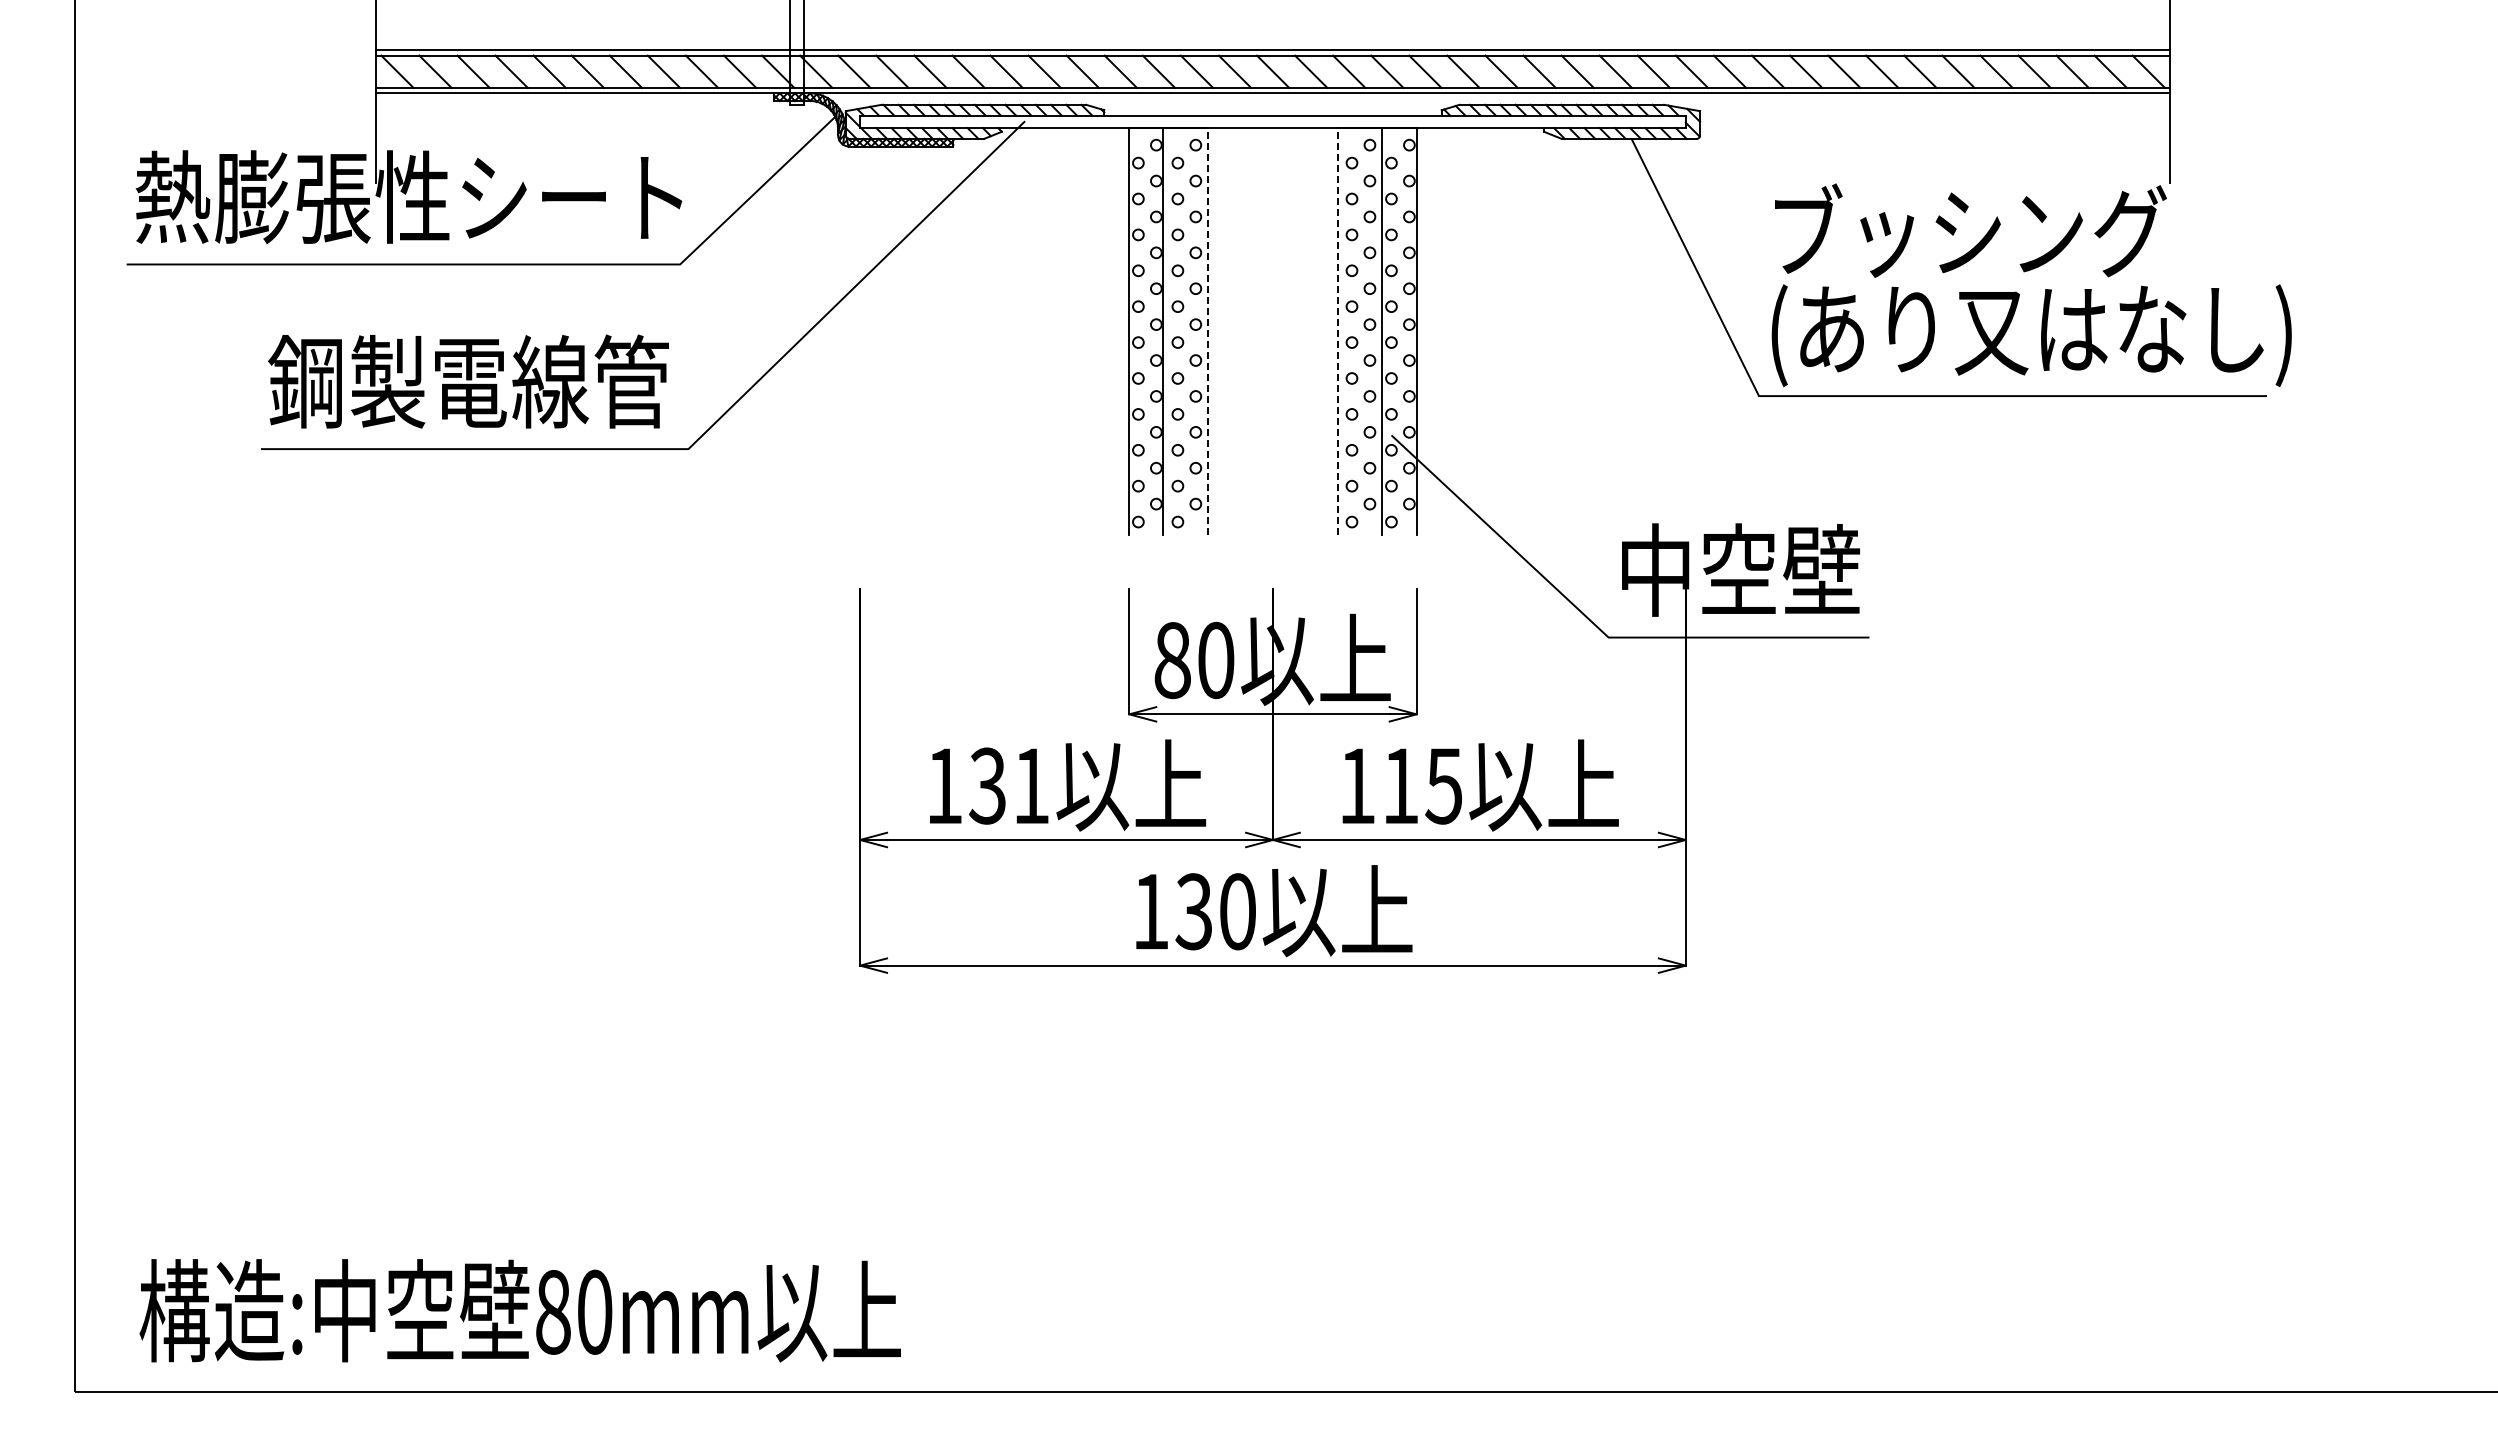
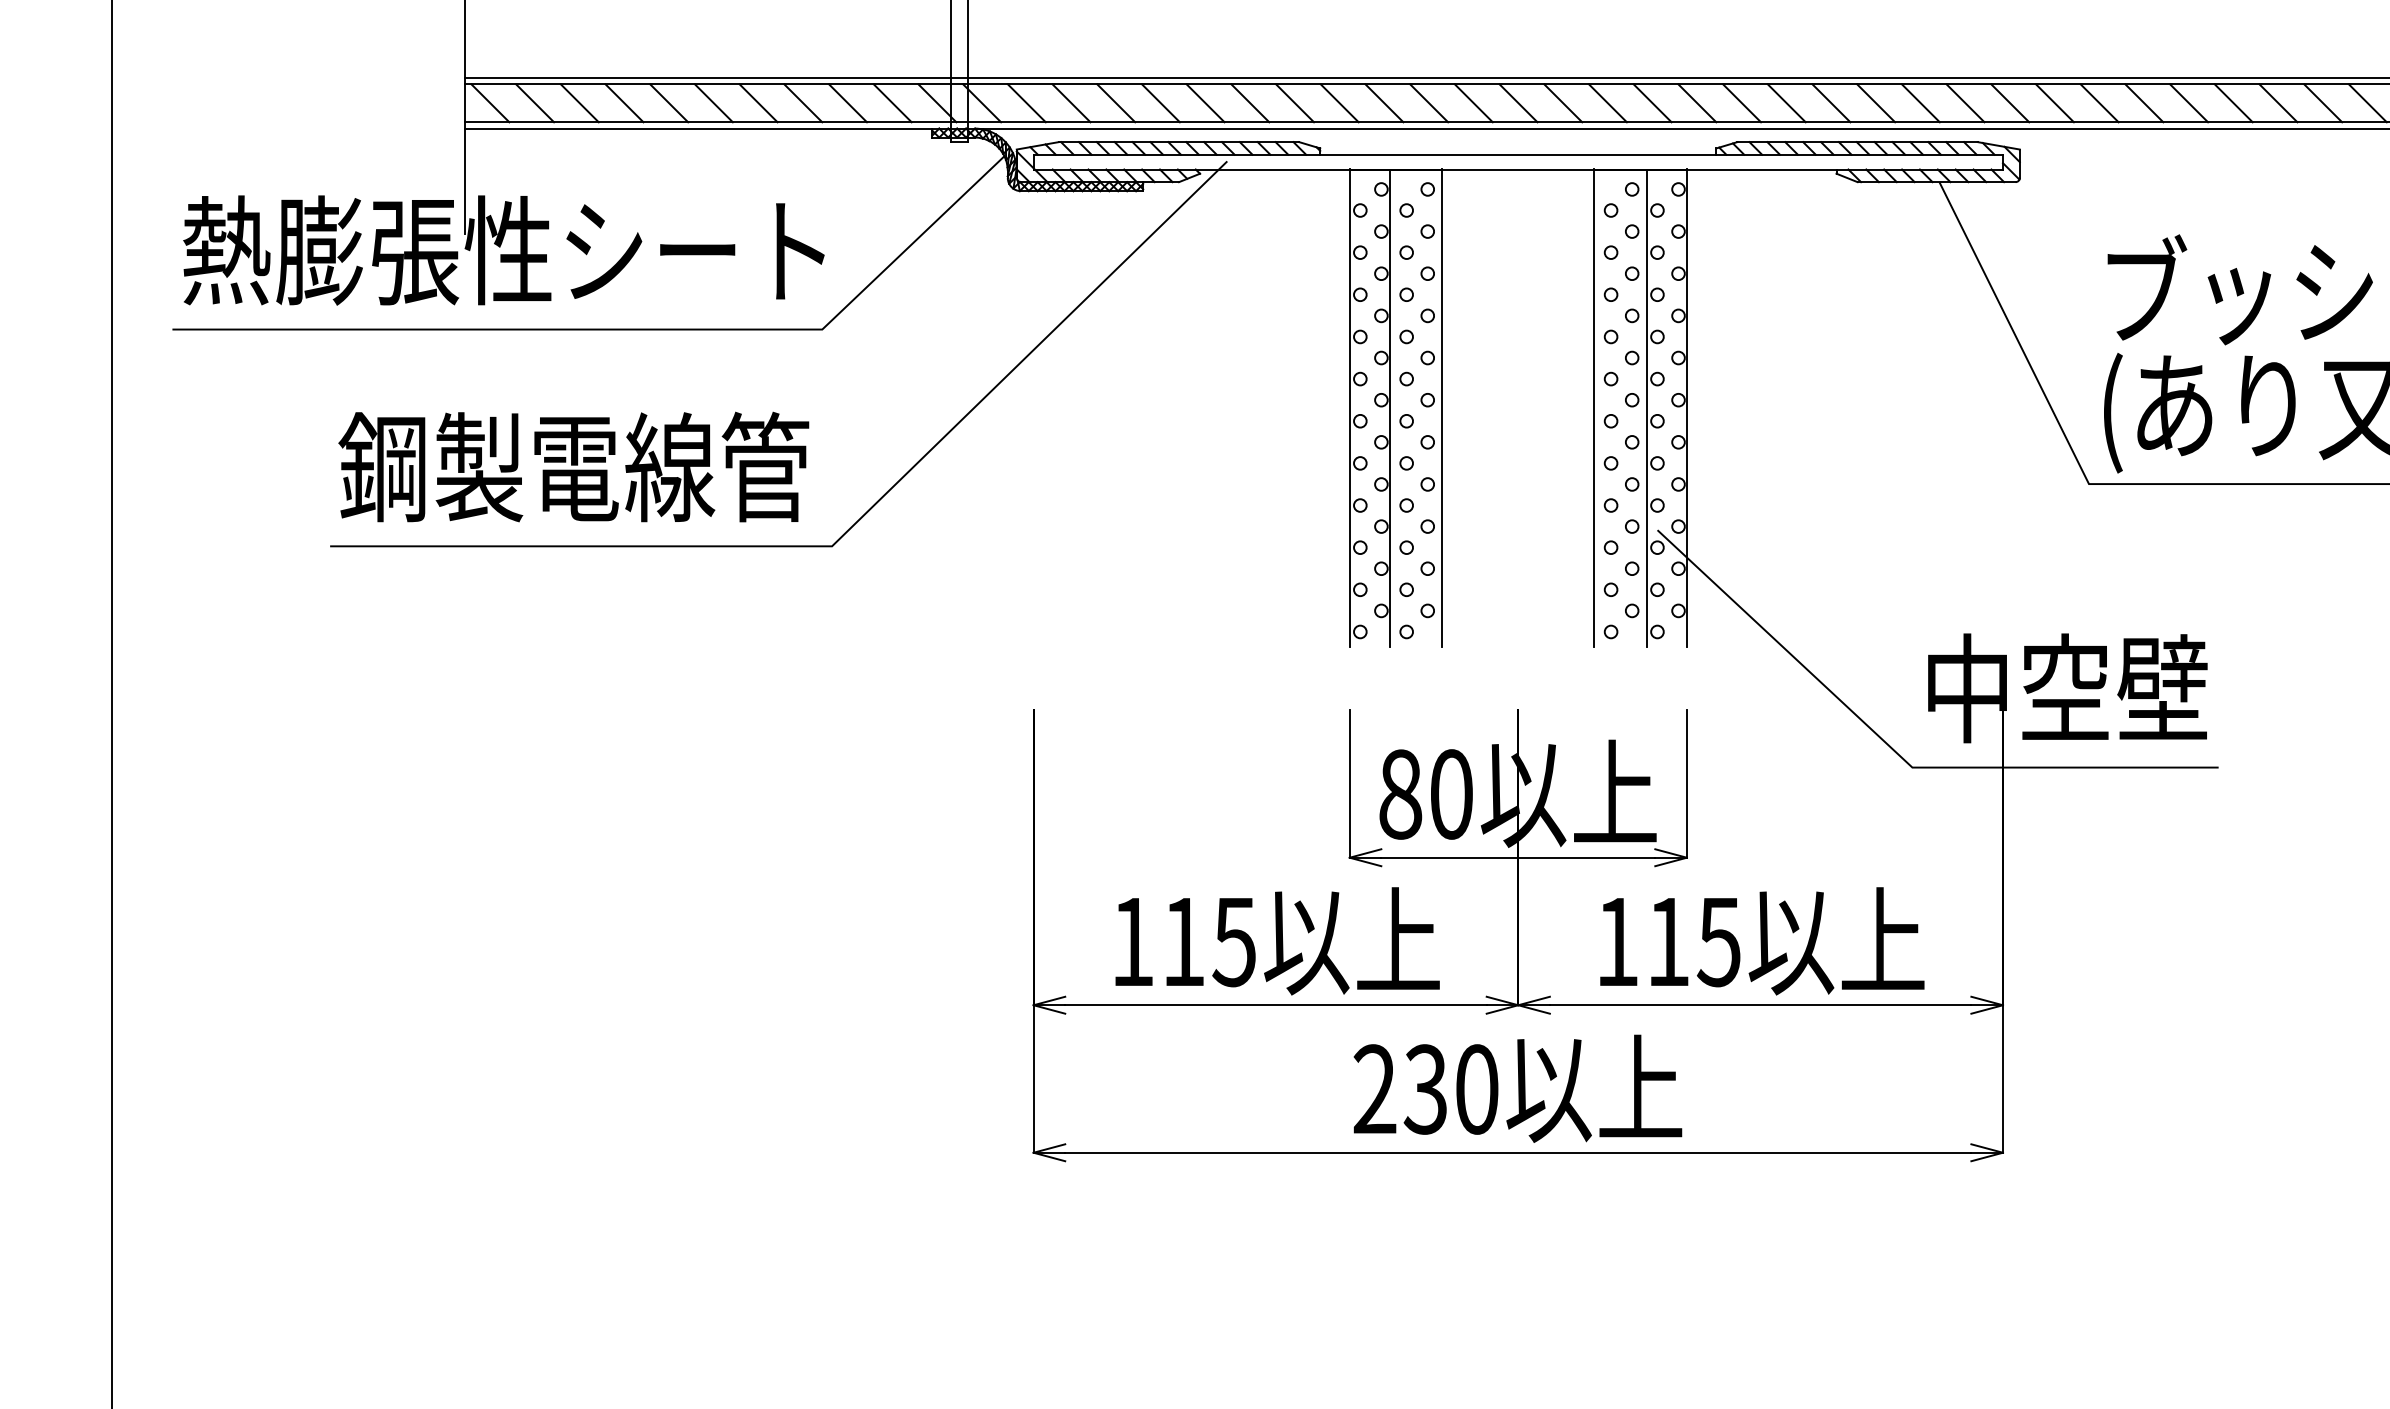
line: (1208, 331) -> (1442, 408), dashed -> solid
line: (1337, 331) -> (1594, 408), dashed -> solid
text: (1009, 785) -> (1208, 941), 131 -> 115
text: (1150, 911) -> (1374, 1089), 130 -> 230

